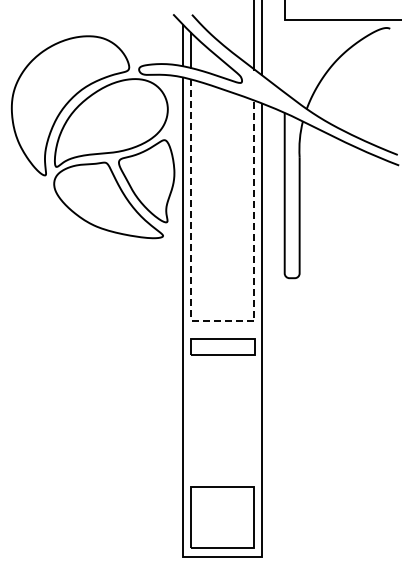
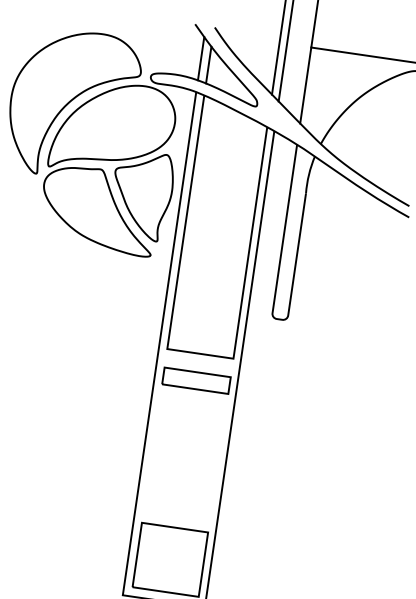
line: (284, 56) -> (305, 85), added
line: (213, 321) -> (190, 352), dashed -> solid

